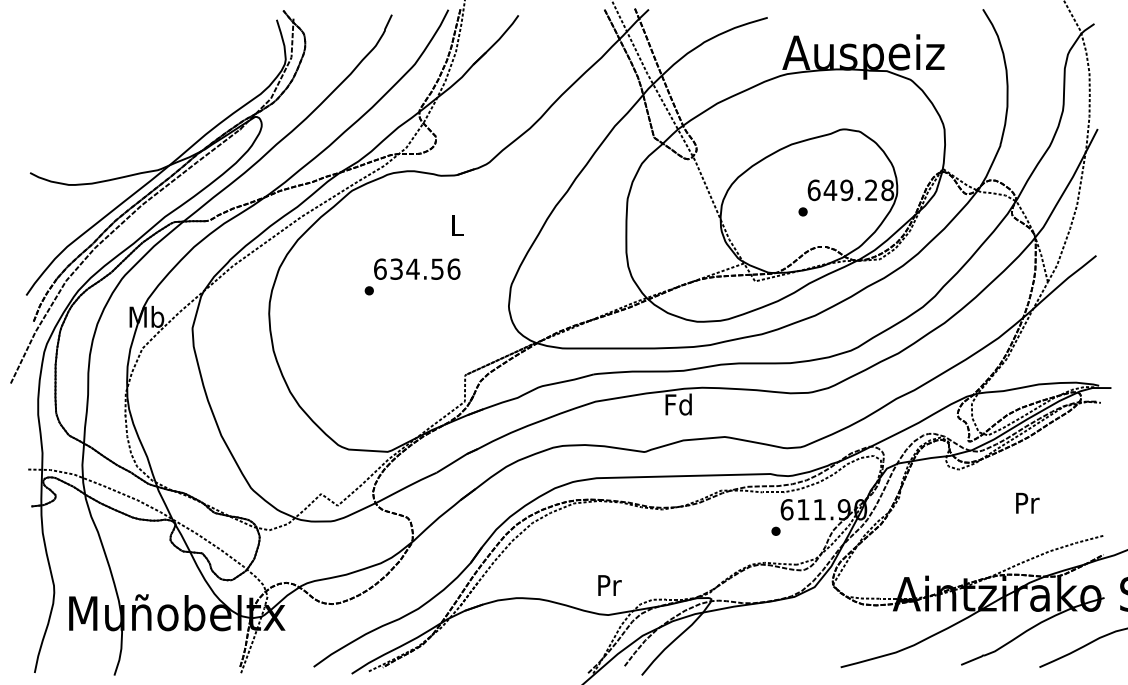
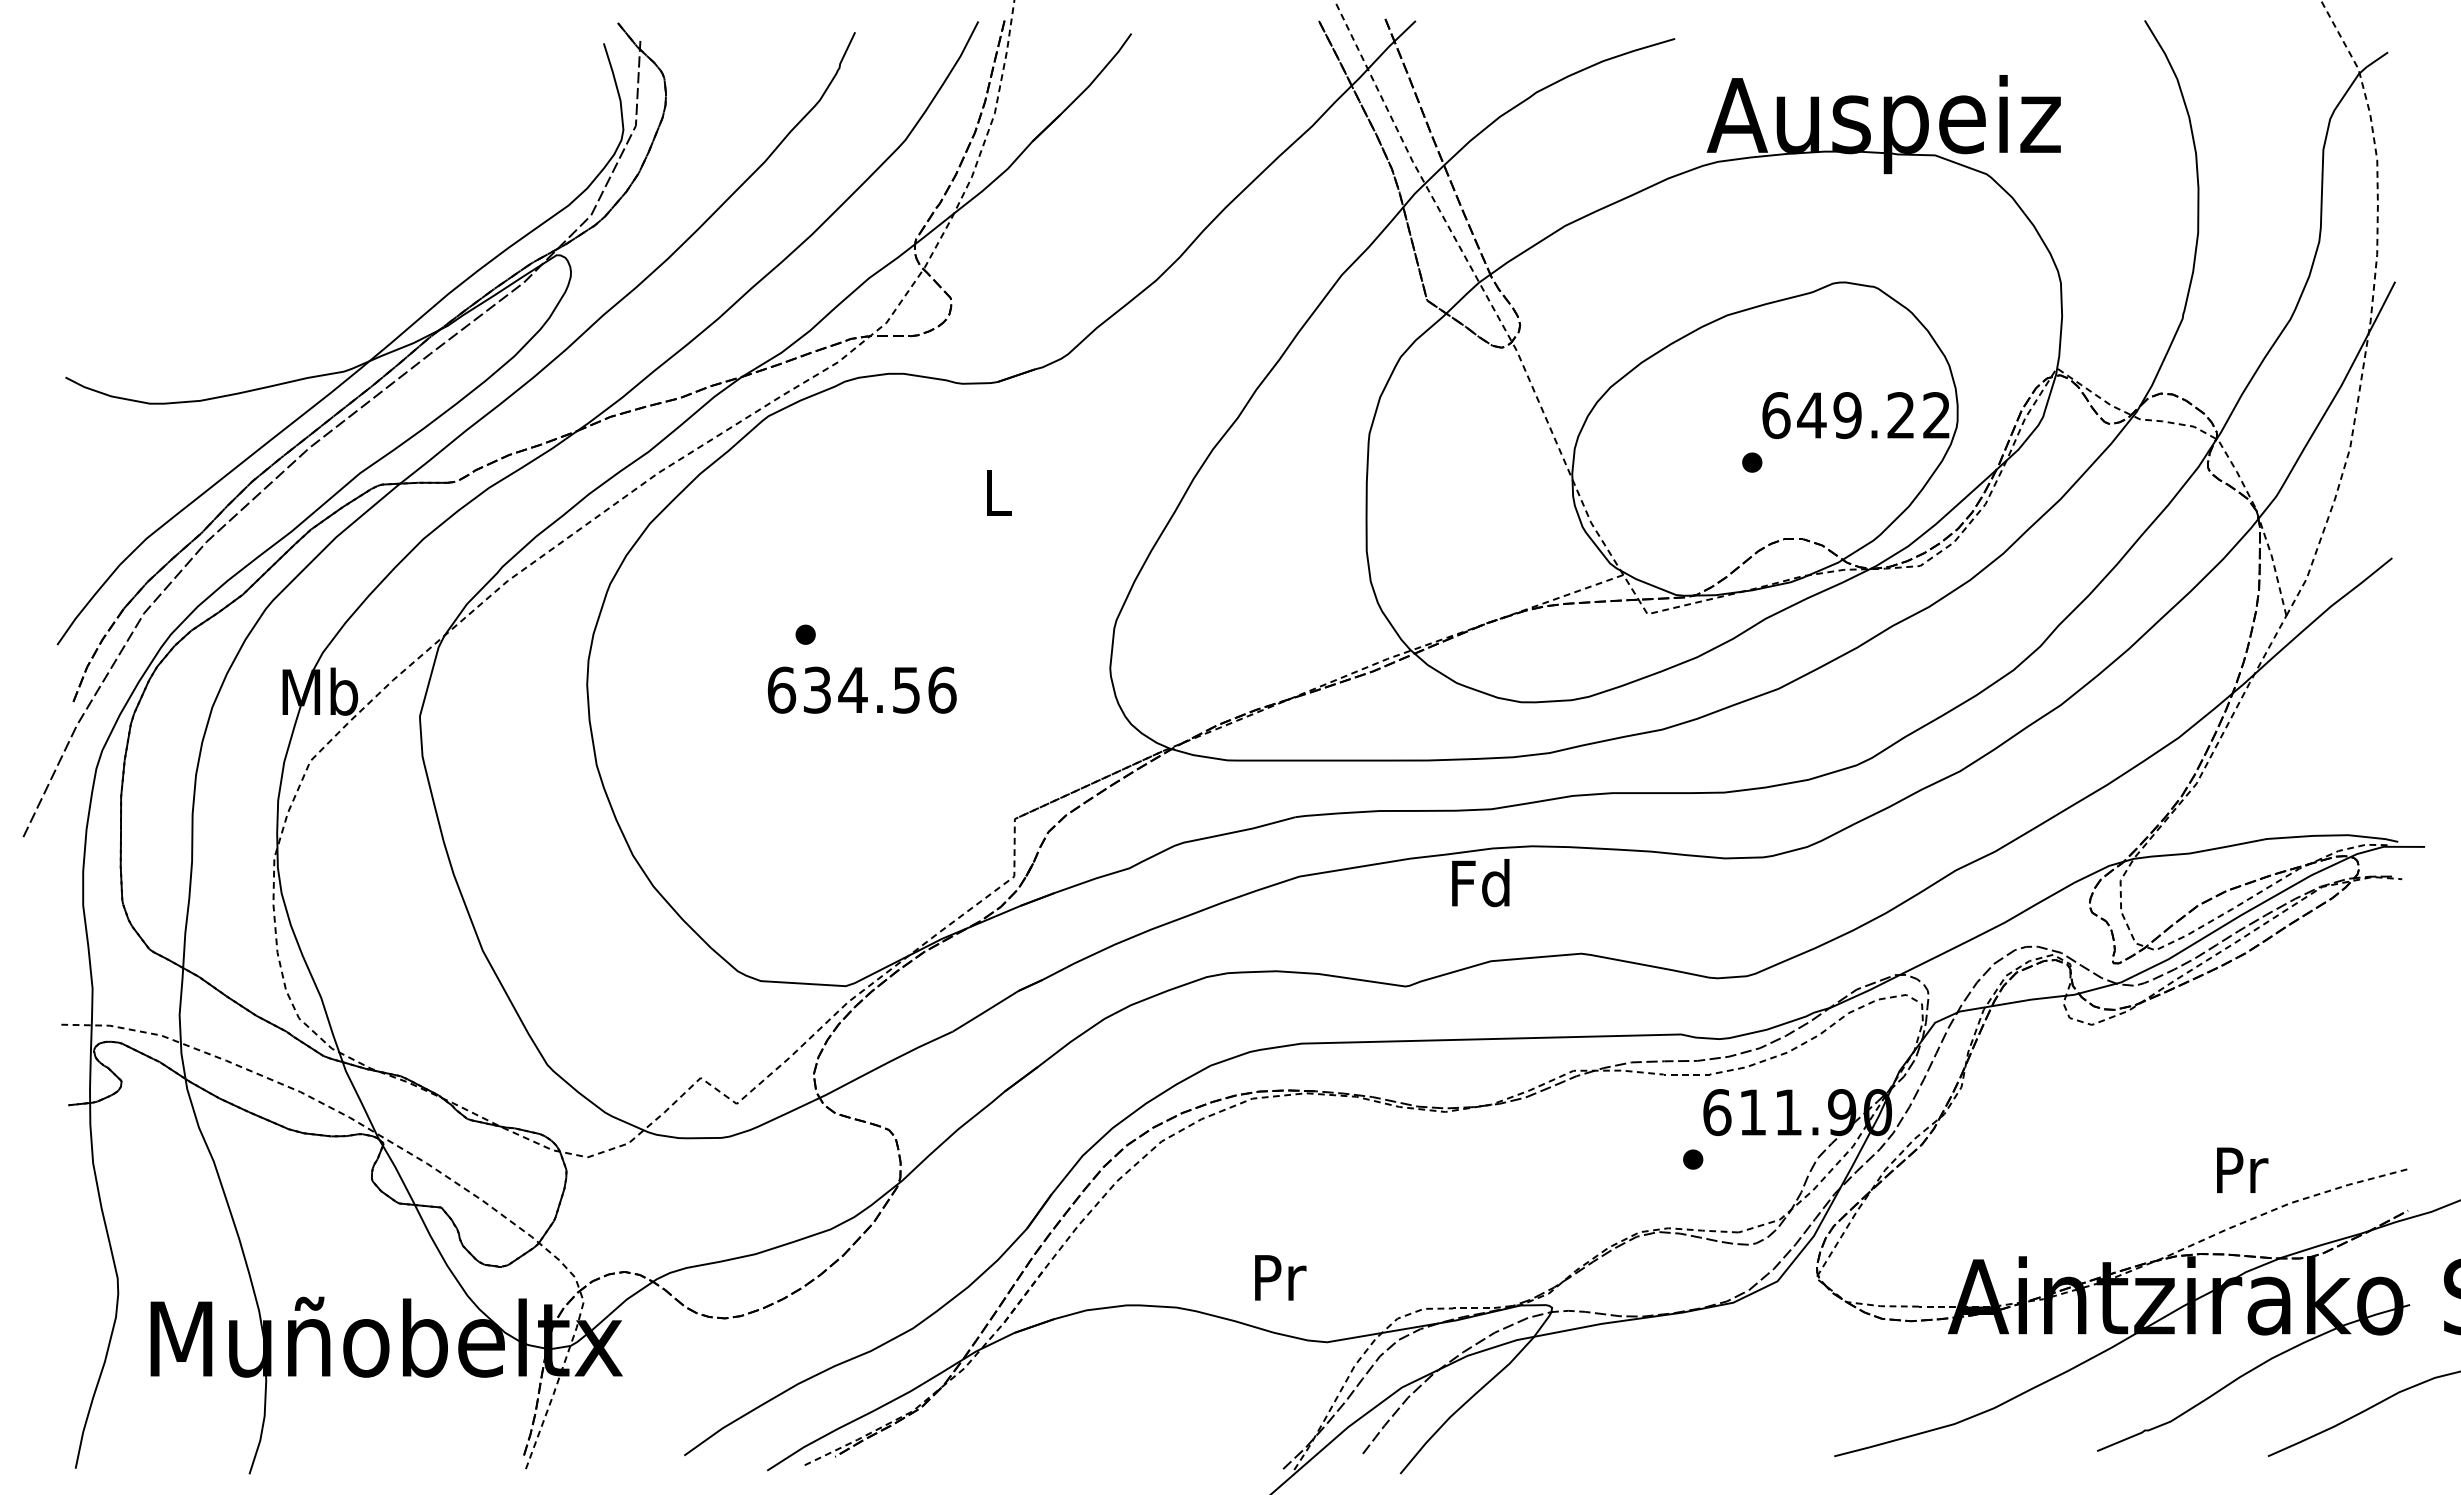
text: (887, 190) -> (1936, 415), 649.28 -> 649.22
text: (417, 268) -> (862, 688), moved
text: (1027, 502) -> (2241, 1168), moved
text: (609, 585) -> (1279, 1277), moved

